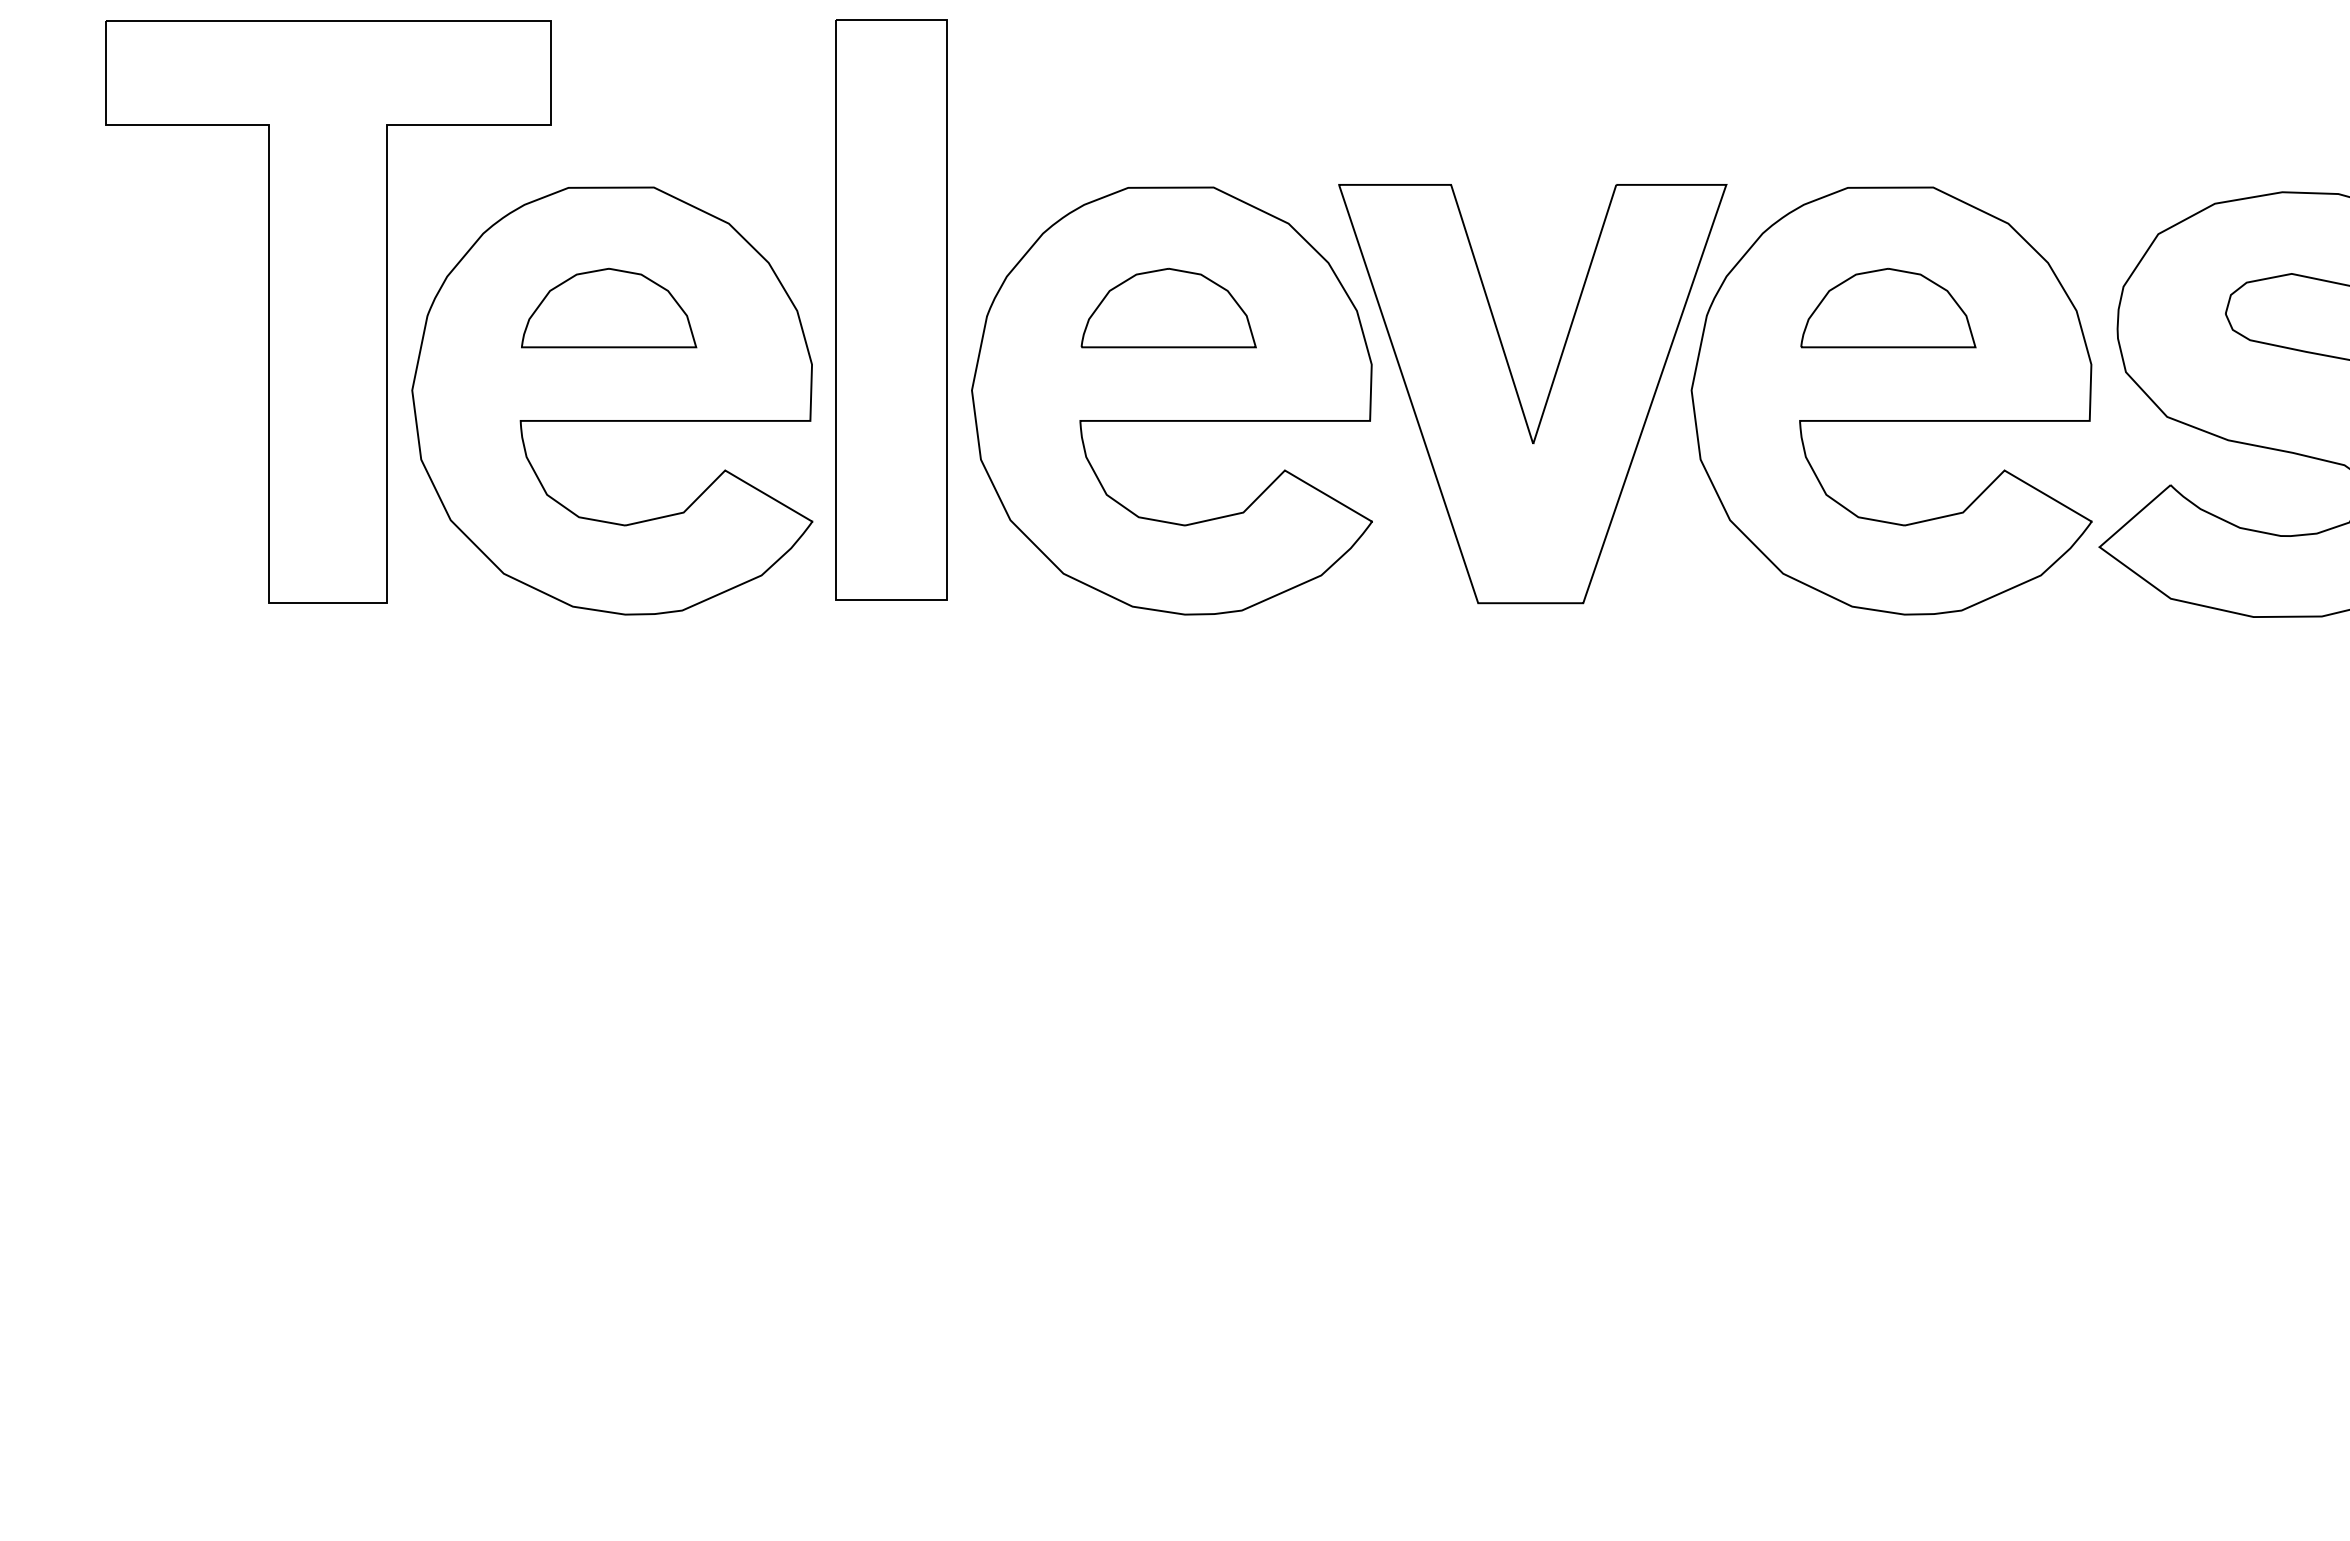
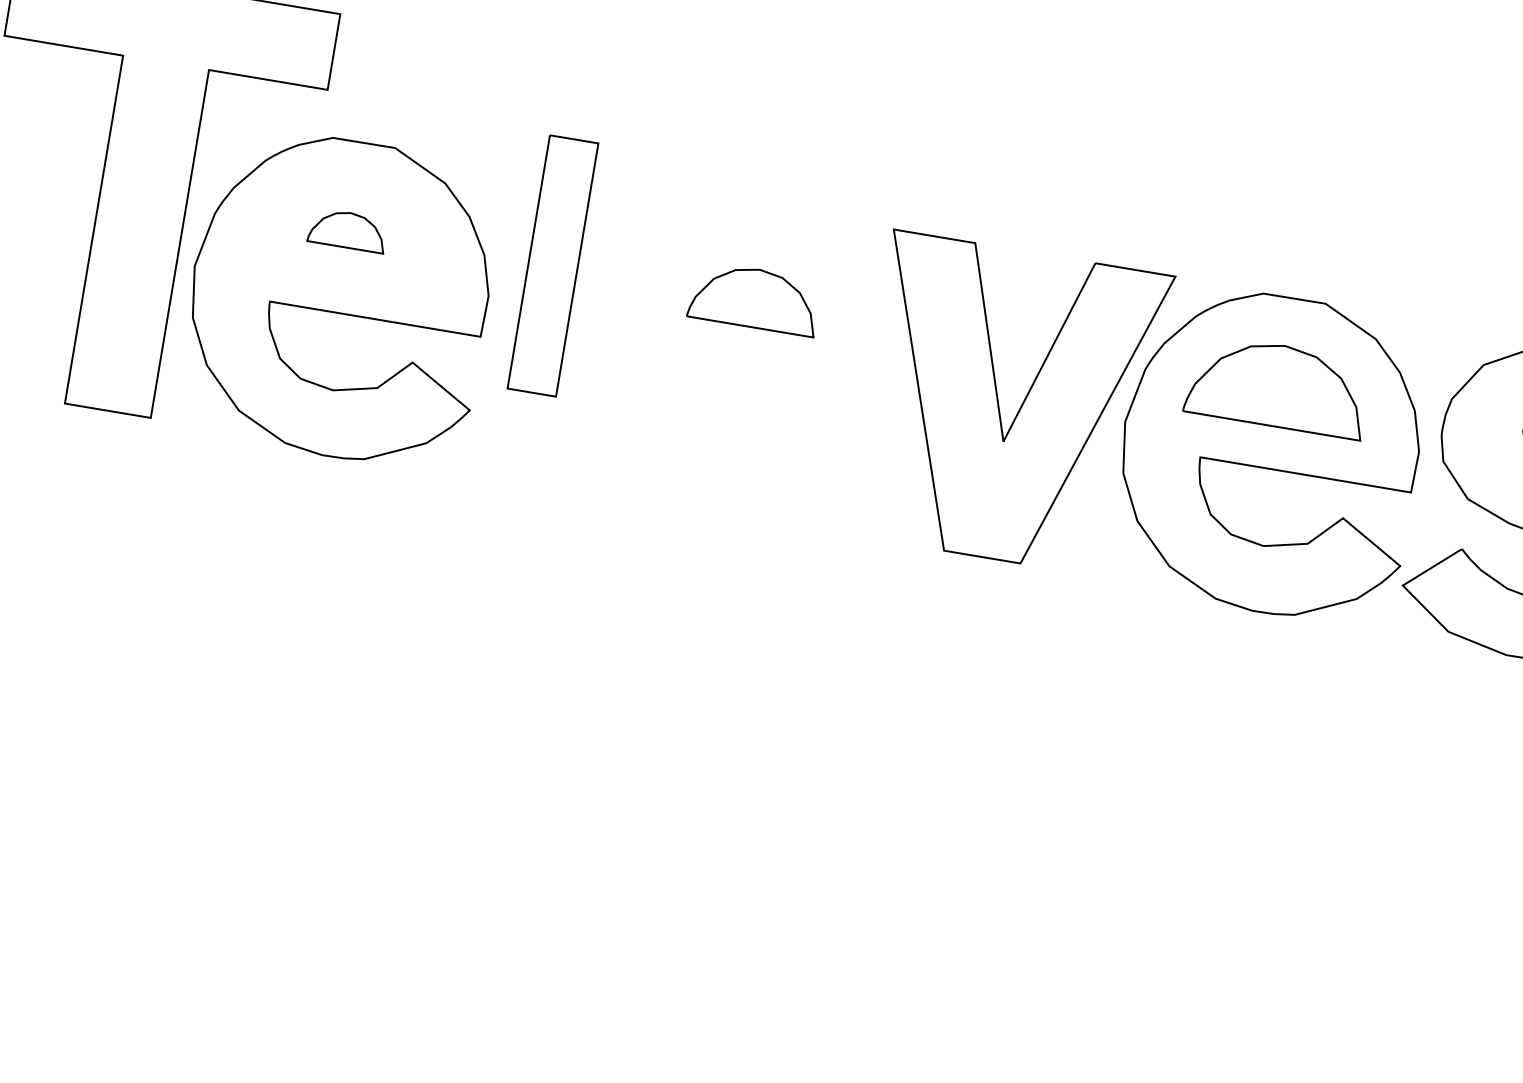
part: (609, 307) -> (348, 229), size x0.6
part: (1888, 307) -> (1278, 385), size x1.4
part: (891, 309) -> (553, 265), size x0.6
part: (1171, 400) -> (745, 365), removed

